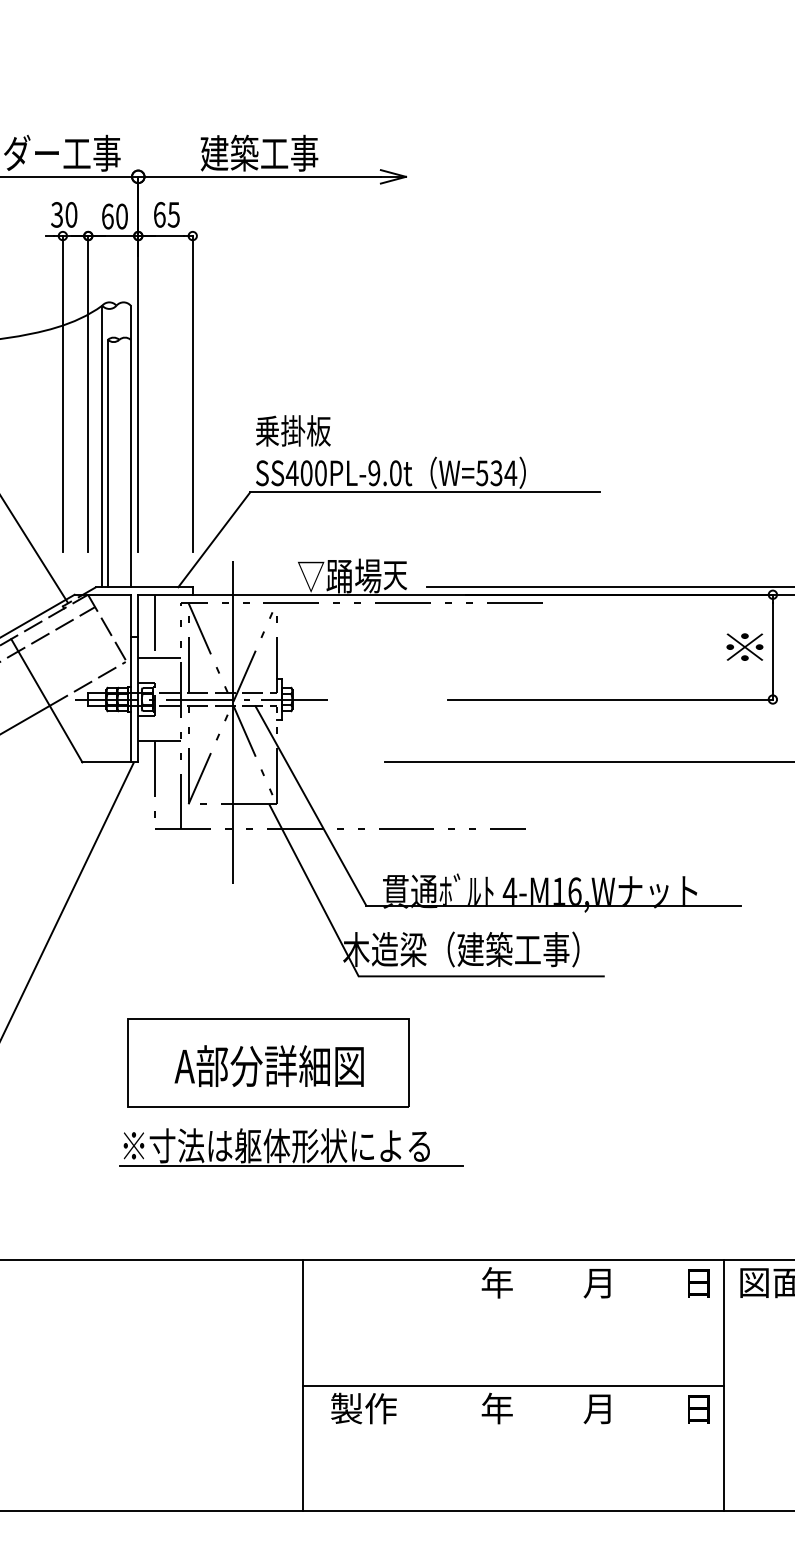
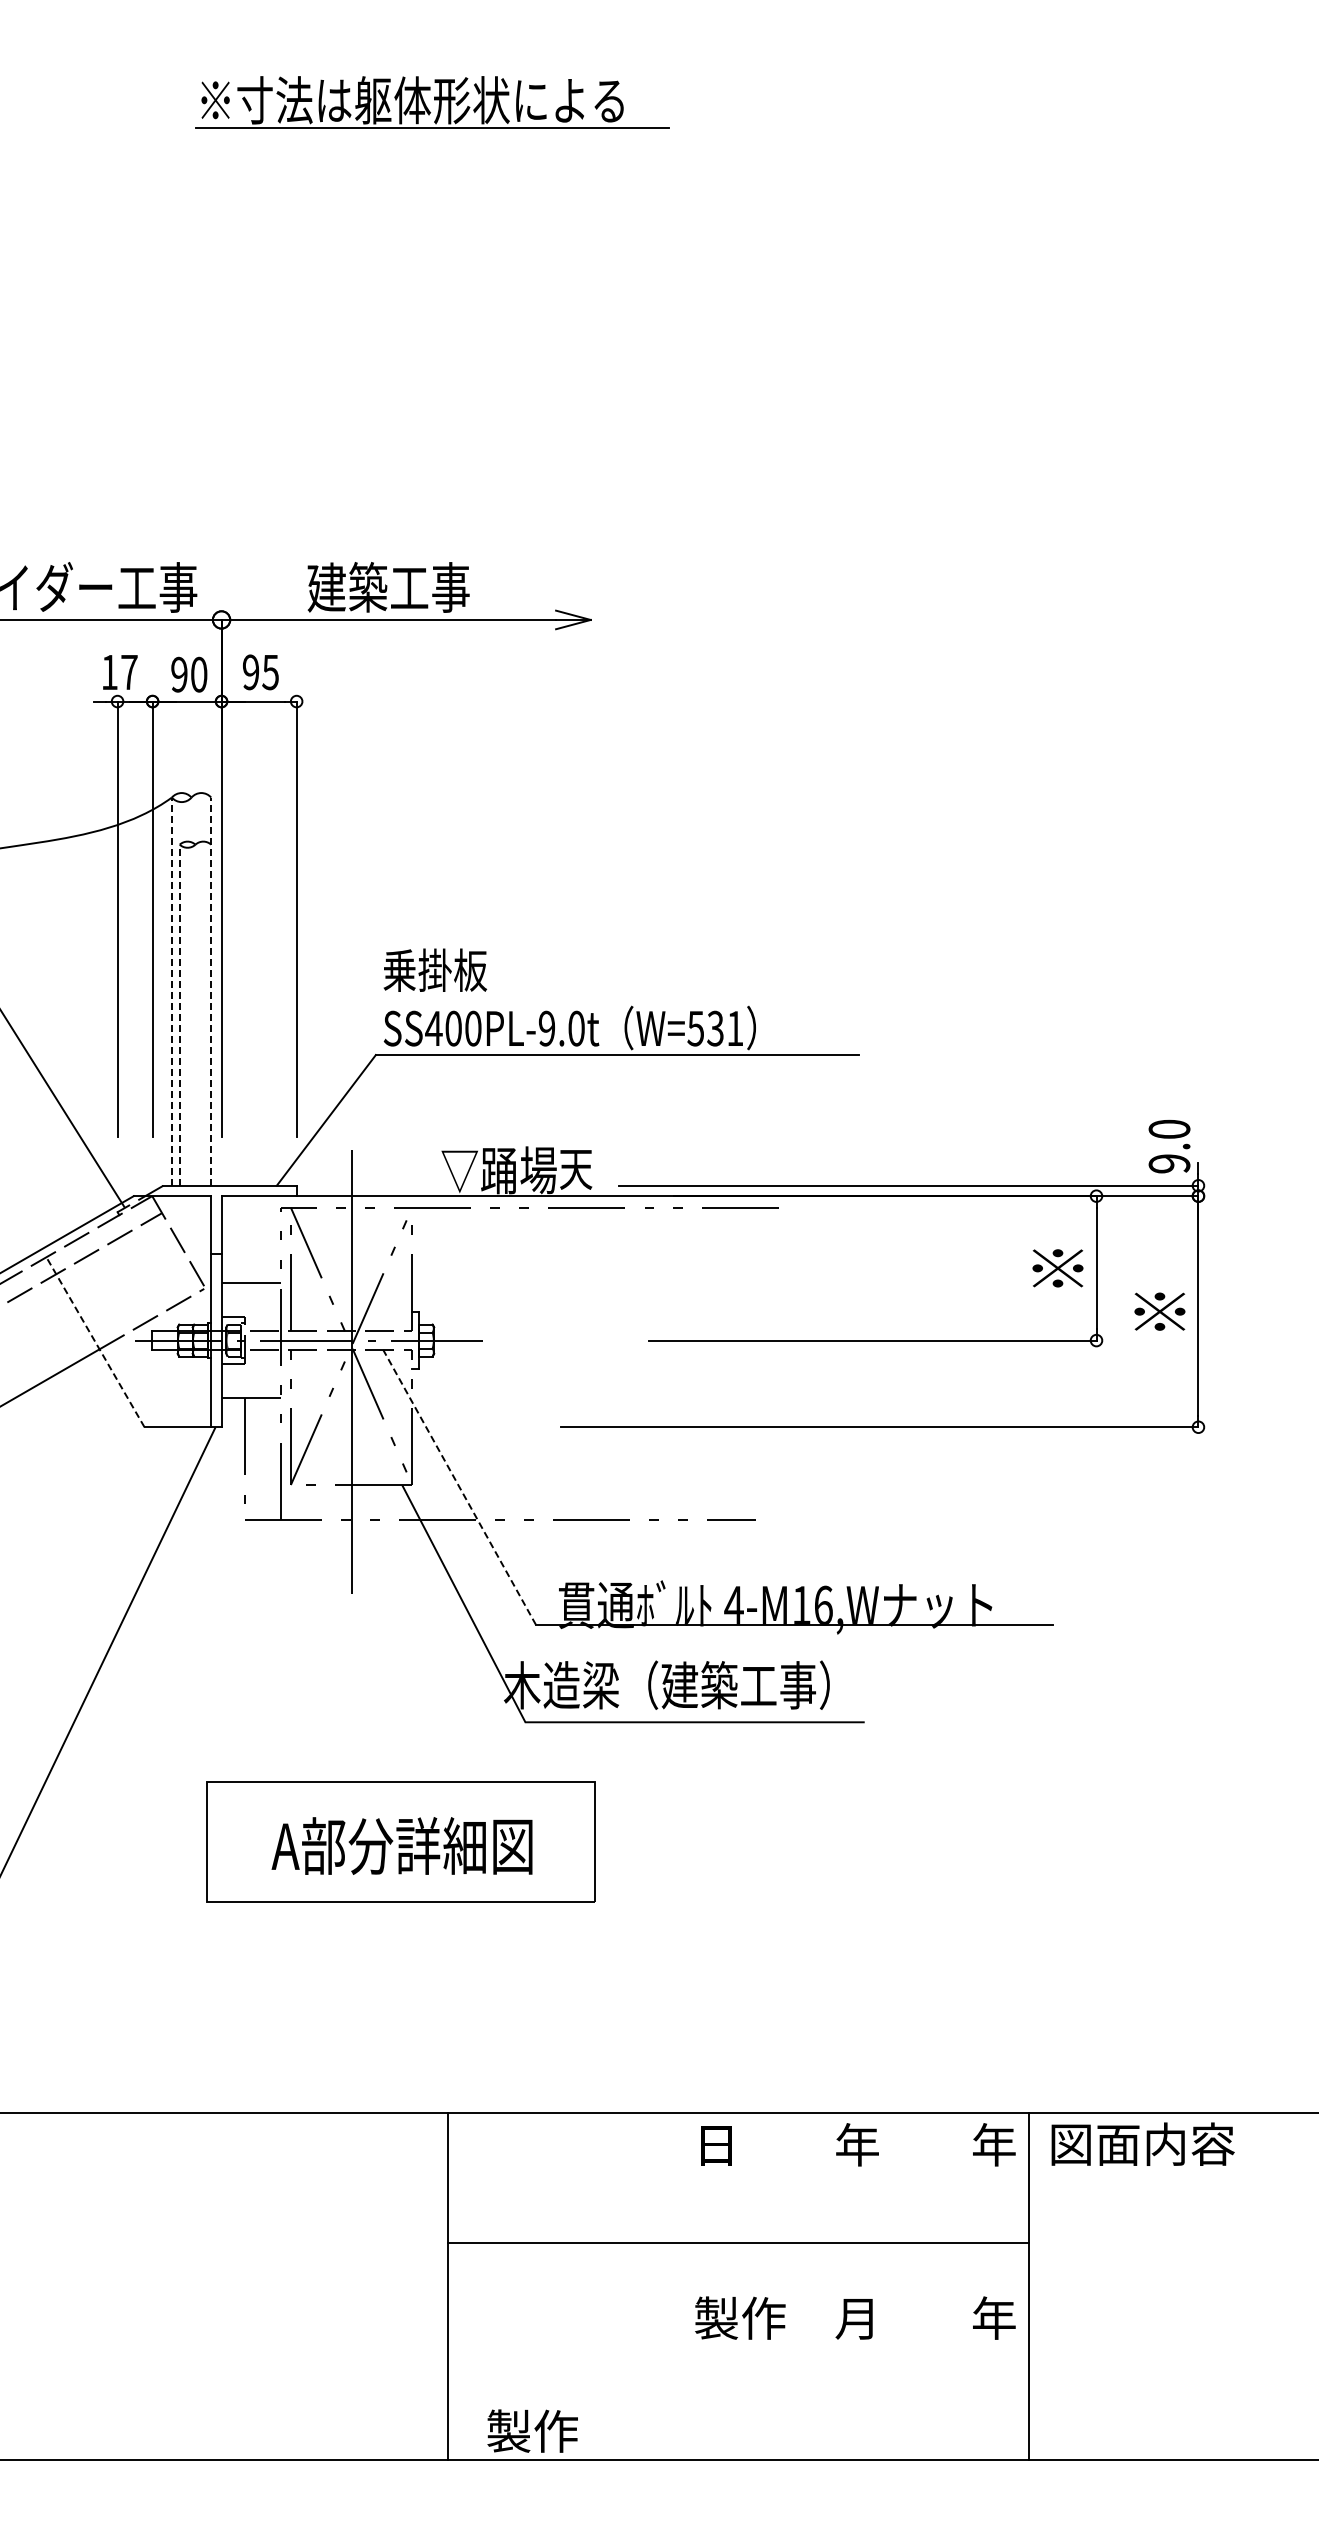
text: (64, 214) -> (119, 672), 30 -> 17
text: (159, 214) -> (251, 672), 65 -> 95
text: (107, 216) -> (179, 674), 60 -> 90
line: (101, 446) -> (171, 991), solid -> dashed
line: (130, 446) -> (211, 991), solid -> dashed
line: (107, 463) -> (179, 1015), solid -> dashed
text: (511, 473) -> (735, 1028), W=534 -> W=531
line: (154, 626) -> (244, 1239), removed
line: (46, 700) -> (95, 1341), solid -> dashed
line: (310, 805) -> (459, 1486), solid -> dashed
part: (291, 1146) -> (432, 1957), removed
text: (497, 1282) -> (716, 2144), 年 -> 日
text: (598, 1282) -> (856, 2144), 月 -> 年
text: (698, 1282) -> (994, 2144), 日 -> 年
line: (513, 1385) -> (738, 2242), moved
text: (363, 1408) -> (532, 2430), moved
text: (514, 1408) -> (740, 2317), 年 -> 製作
text: (698, 1408) -> (994, 2317), 日 -> 年

